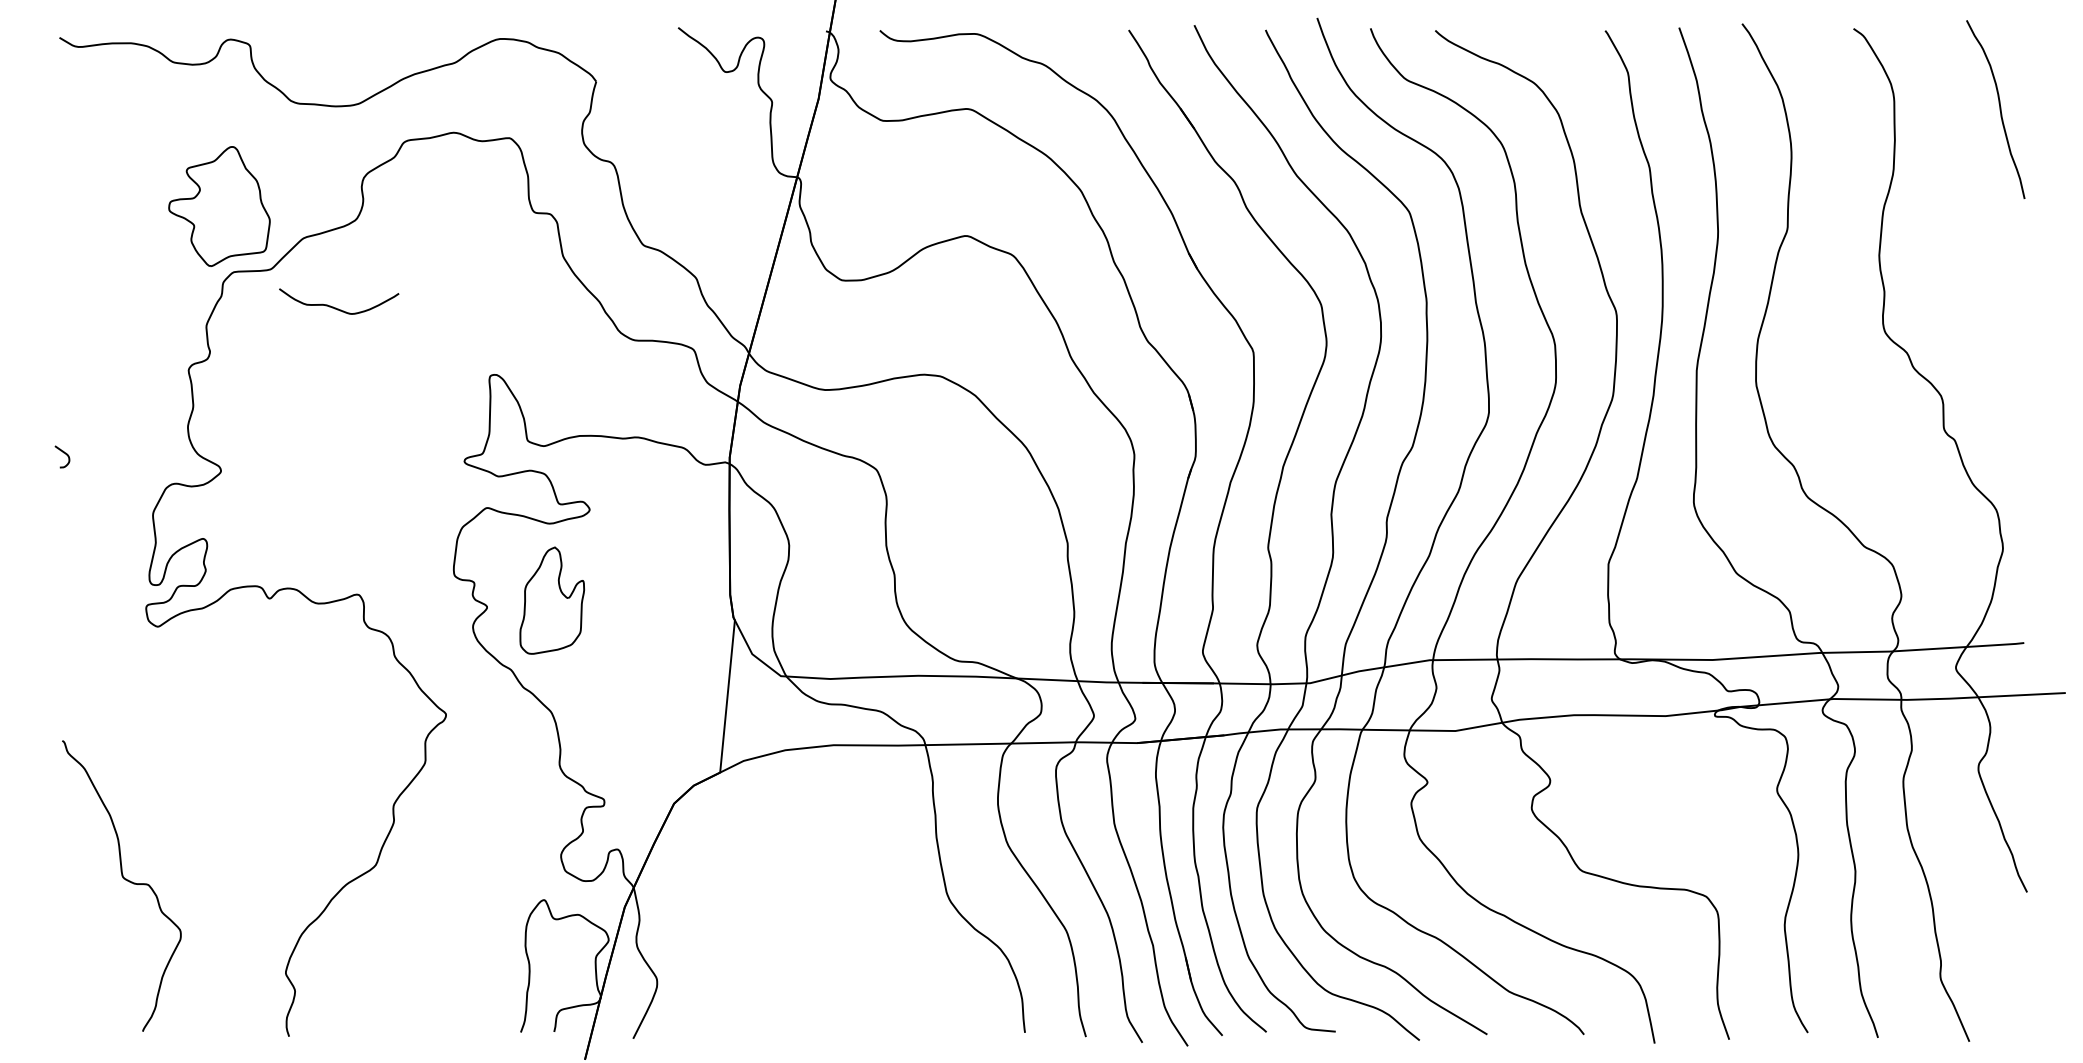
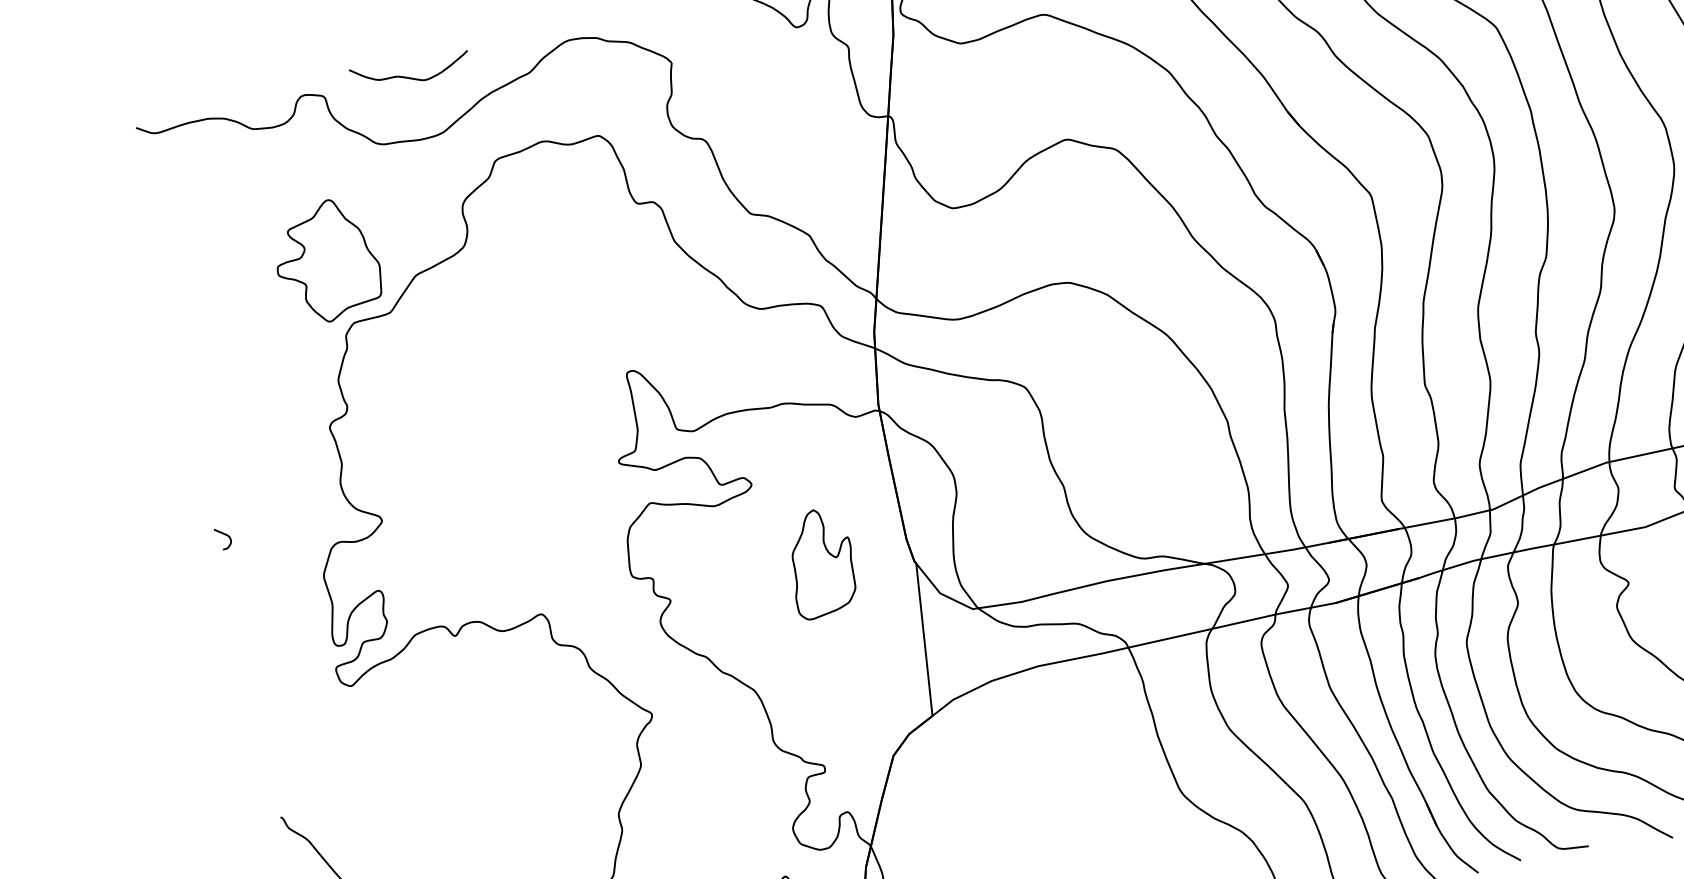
curve: (336, 307) -> (408, 76), moved
part: (552, 600) -> (821, 562), moved

